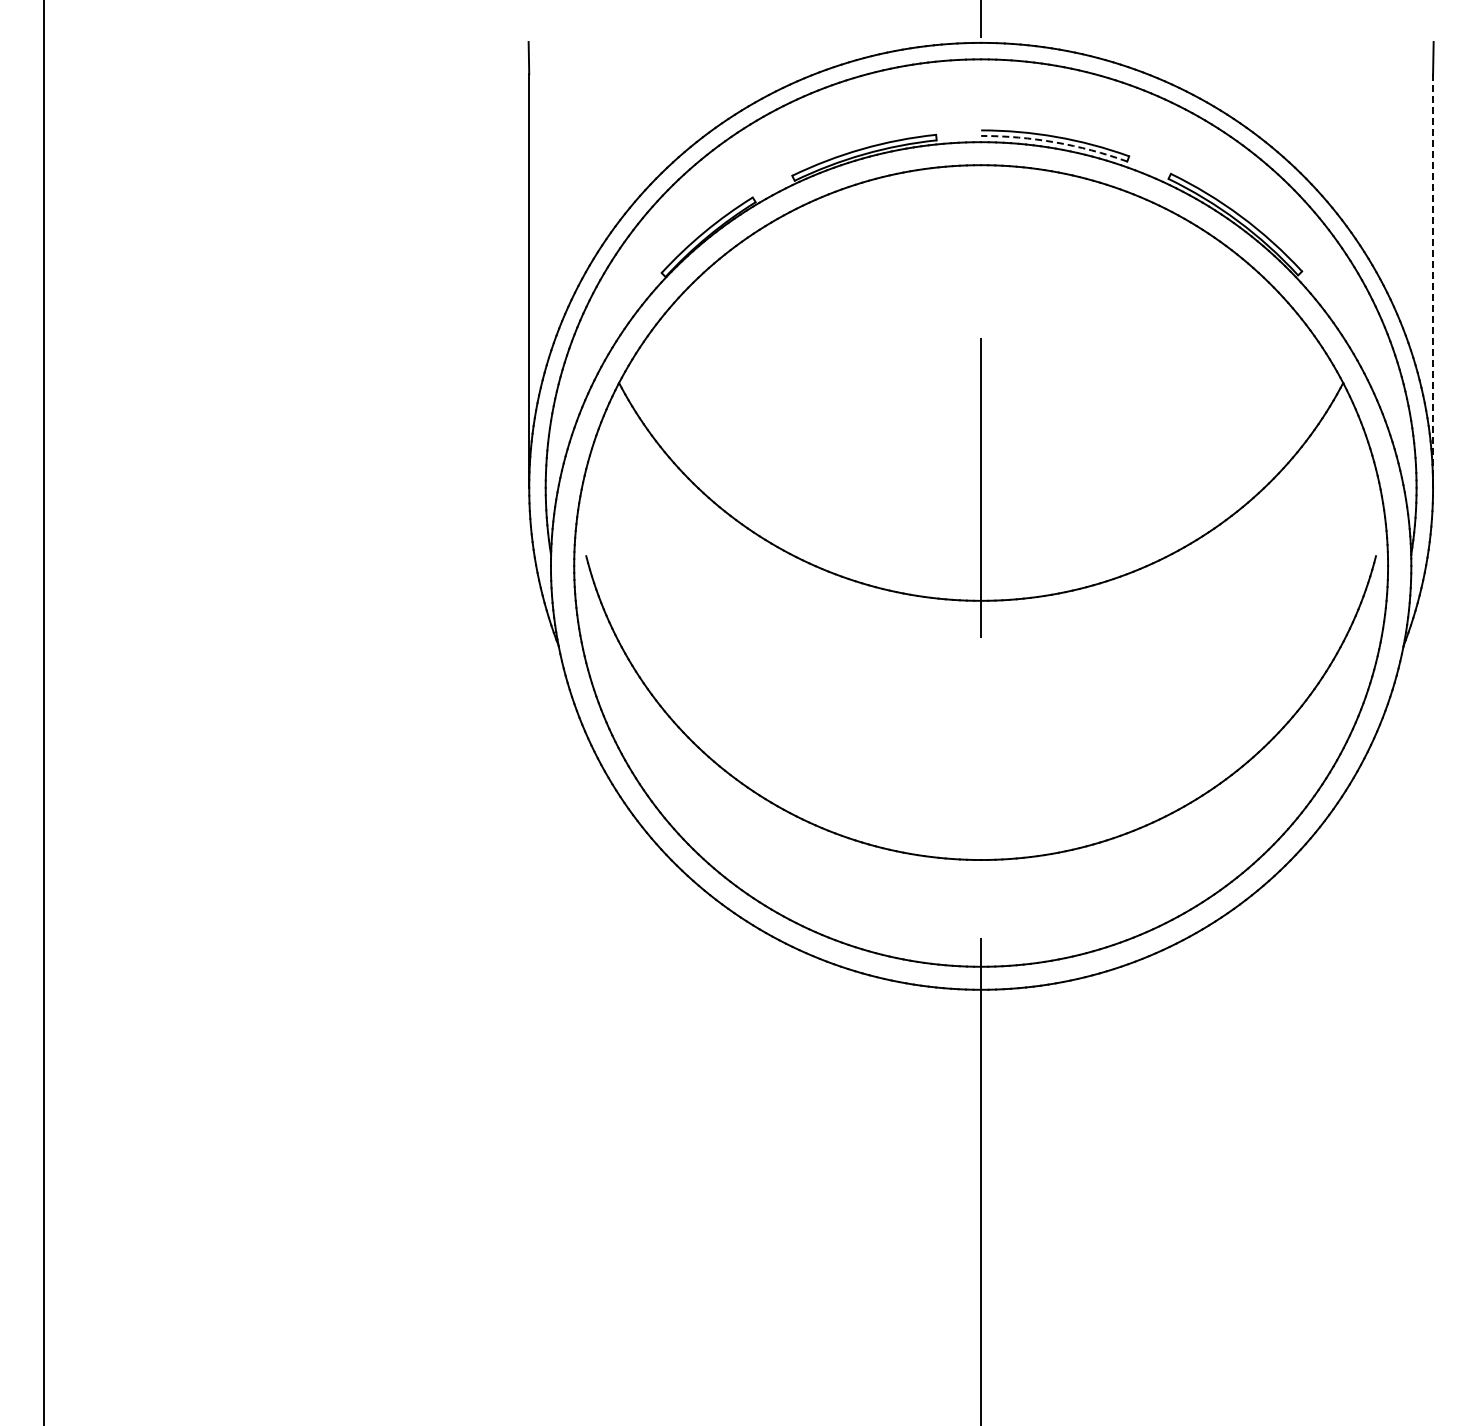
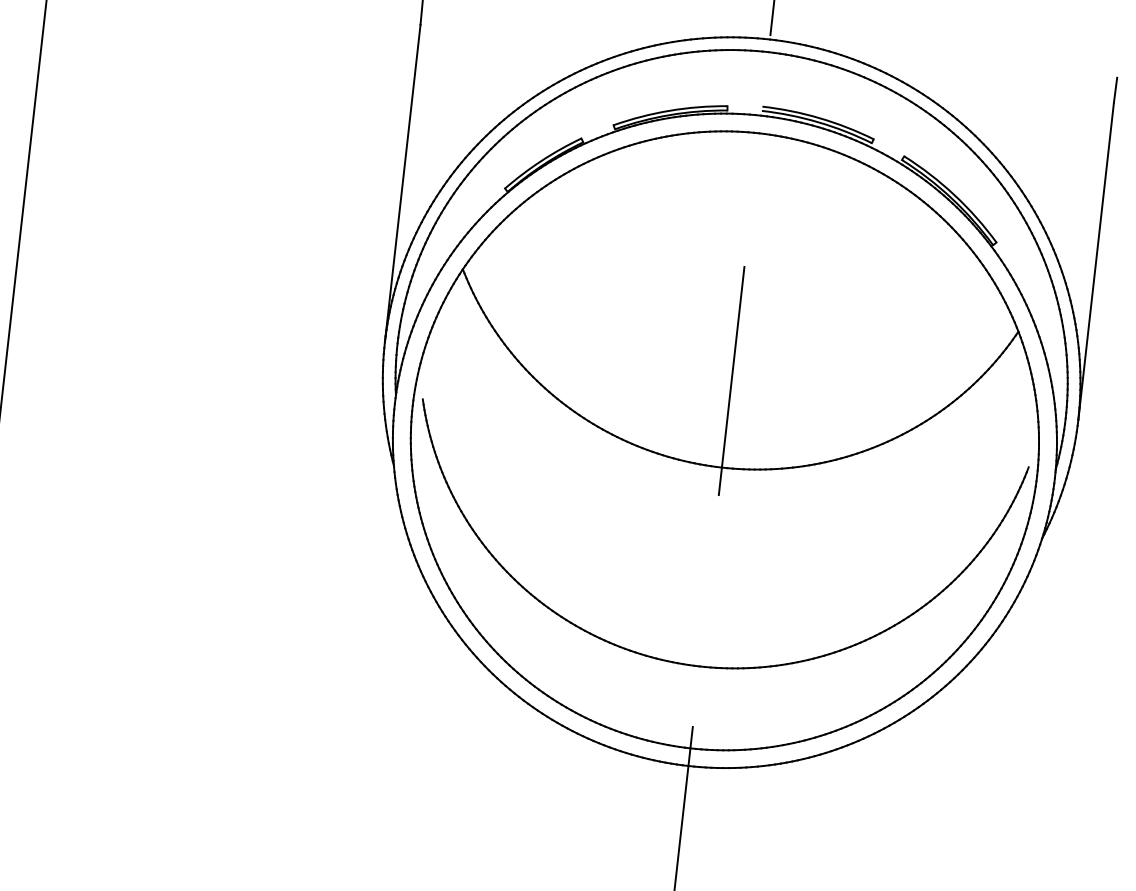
arc: (1055, 142) -> (818, 122), dashed -> solid
line: (1433, 281) -> (1096, 261), dashed -> solid

